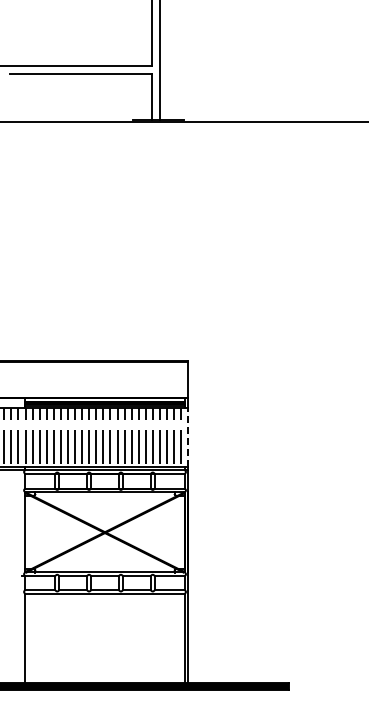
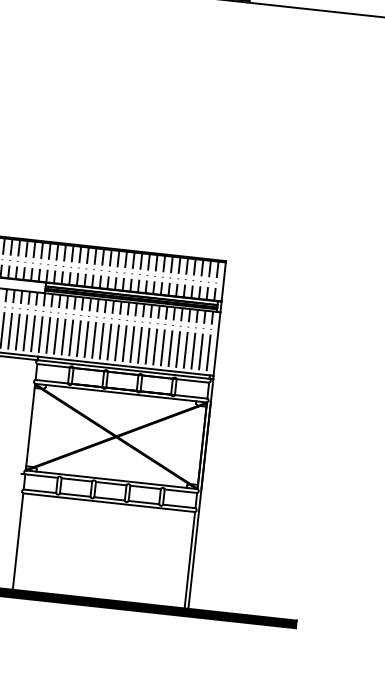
hatch: (92, 380) -> (120, 271), added
line: (188, 437) -> (217, 343), dashed -> solid

